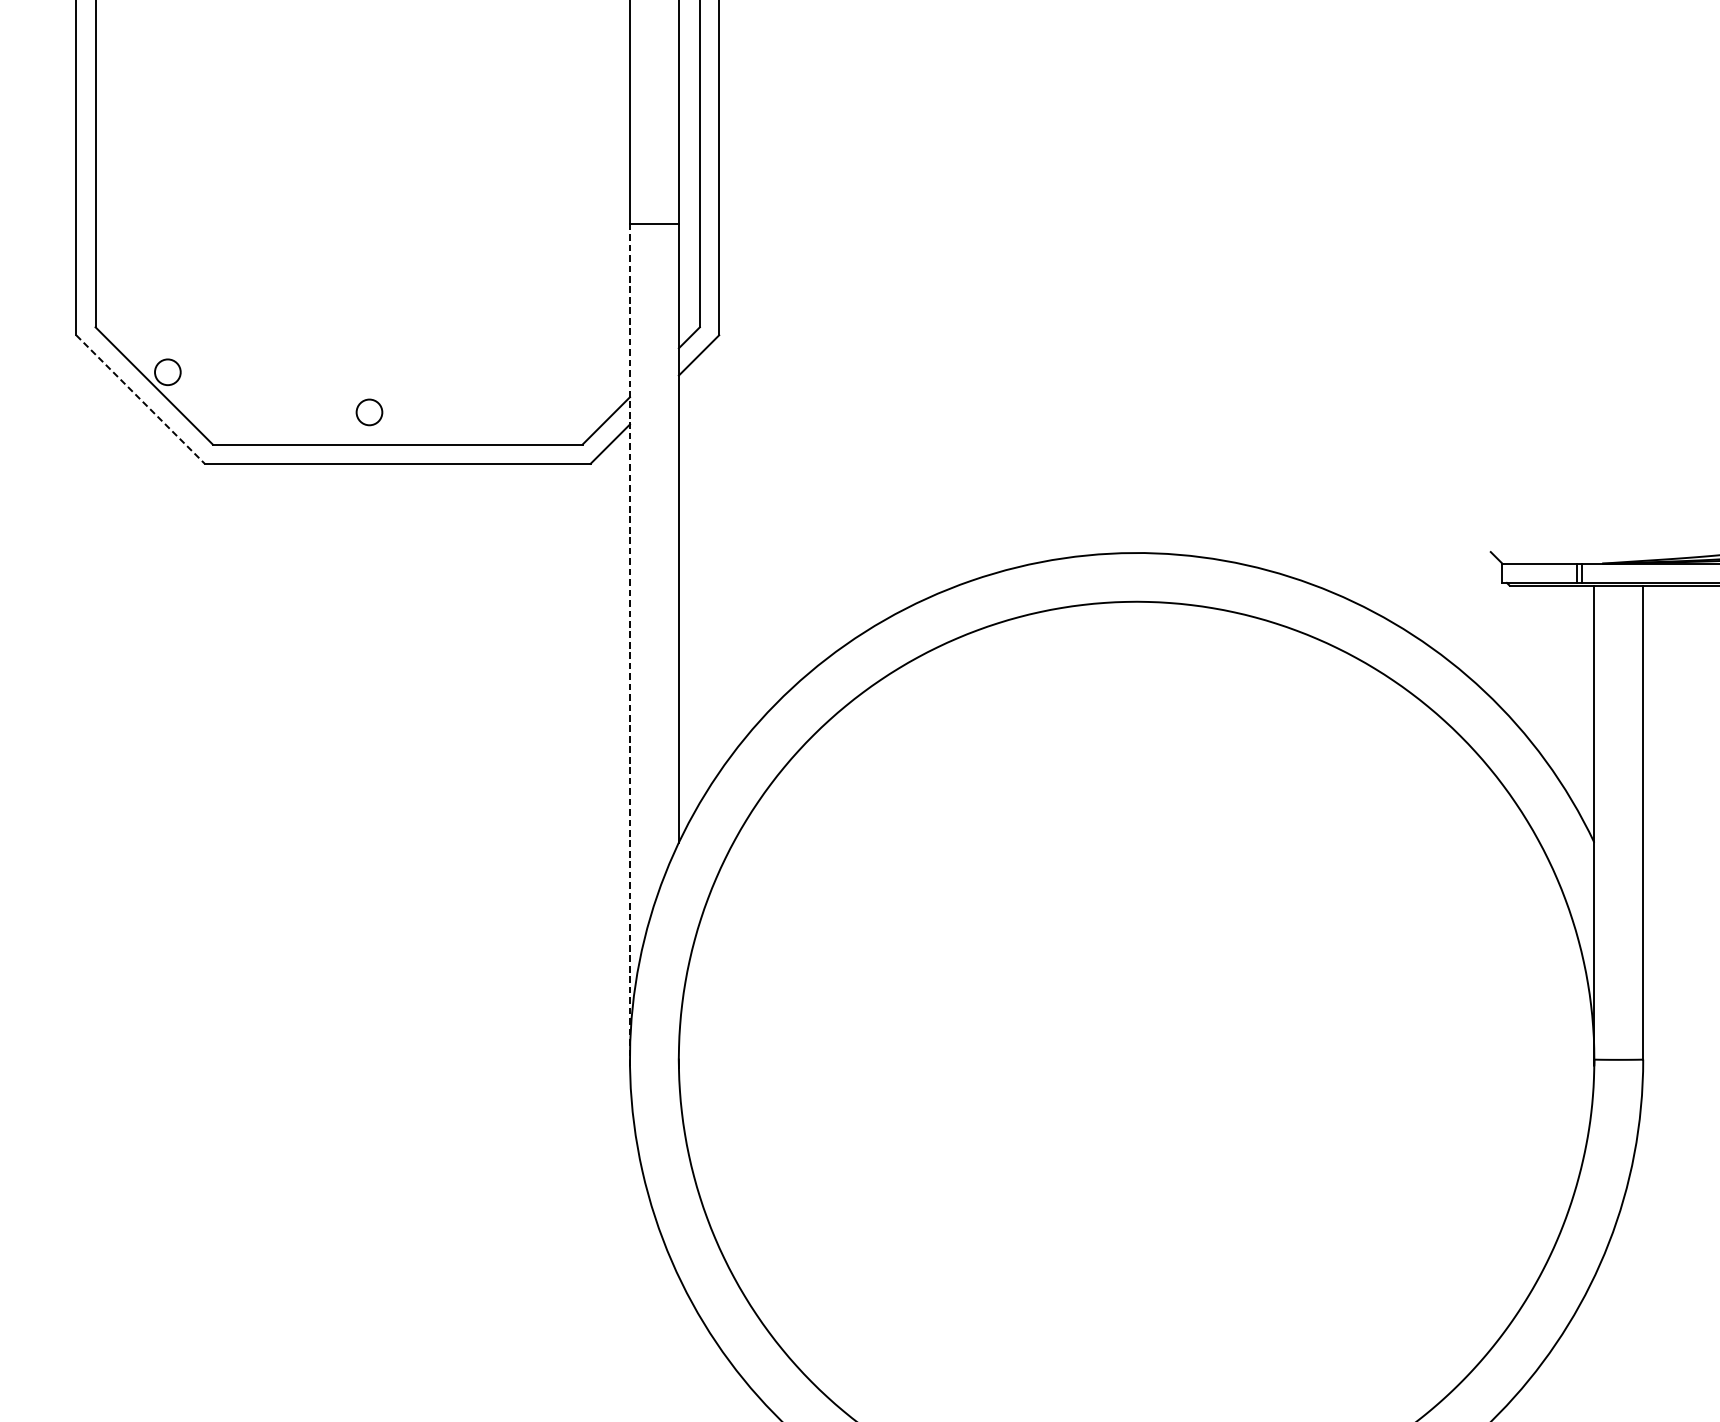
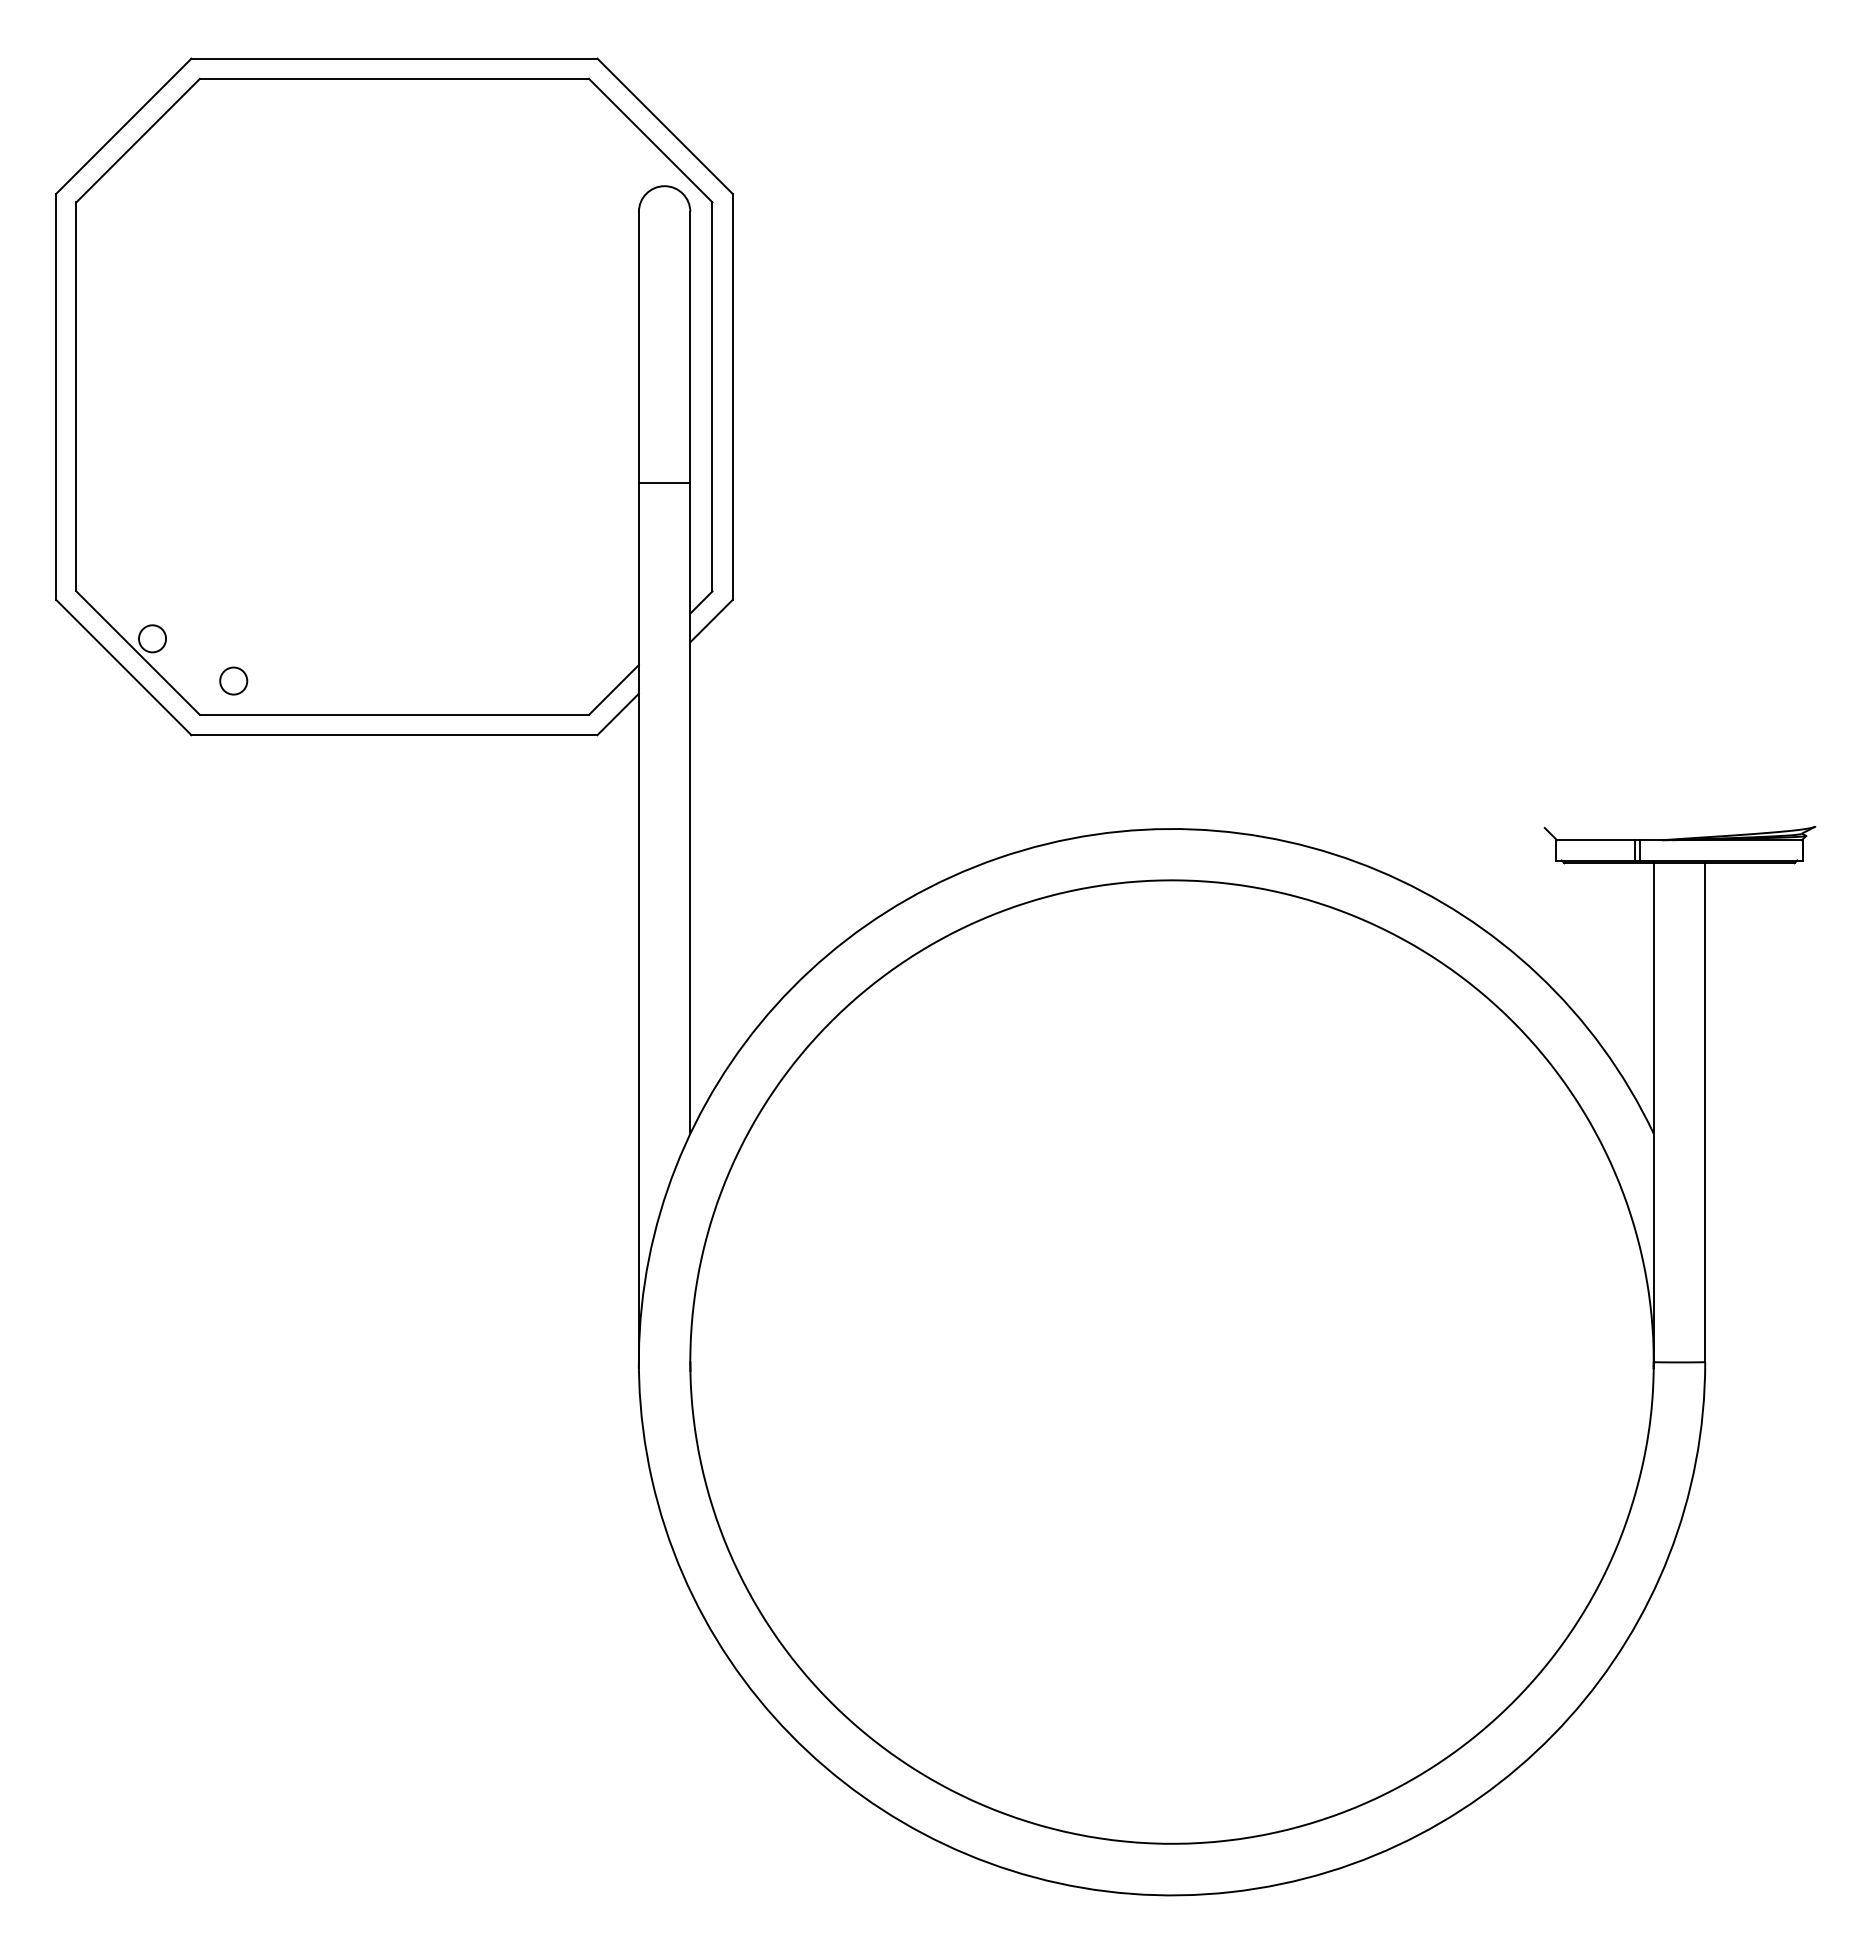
line: (140, 399) -> (123, 667), dashed -> solid
circle: (369, 411) -> (233, 680), moved
line: (629, 641) -> (638, 922), dashed -> solid

